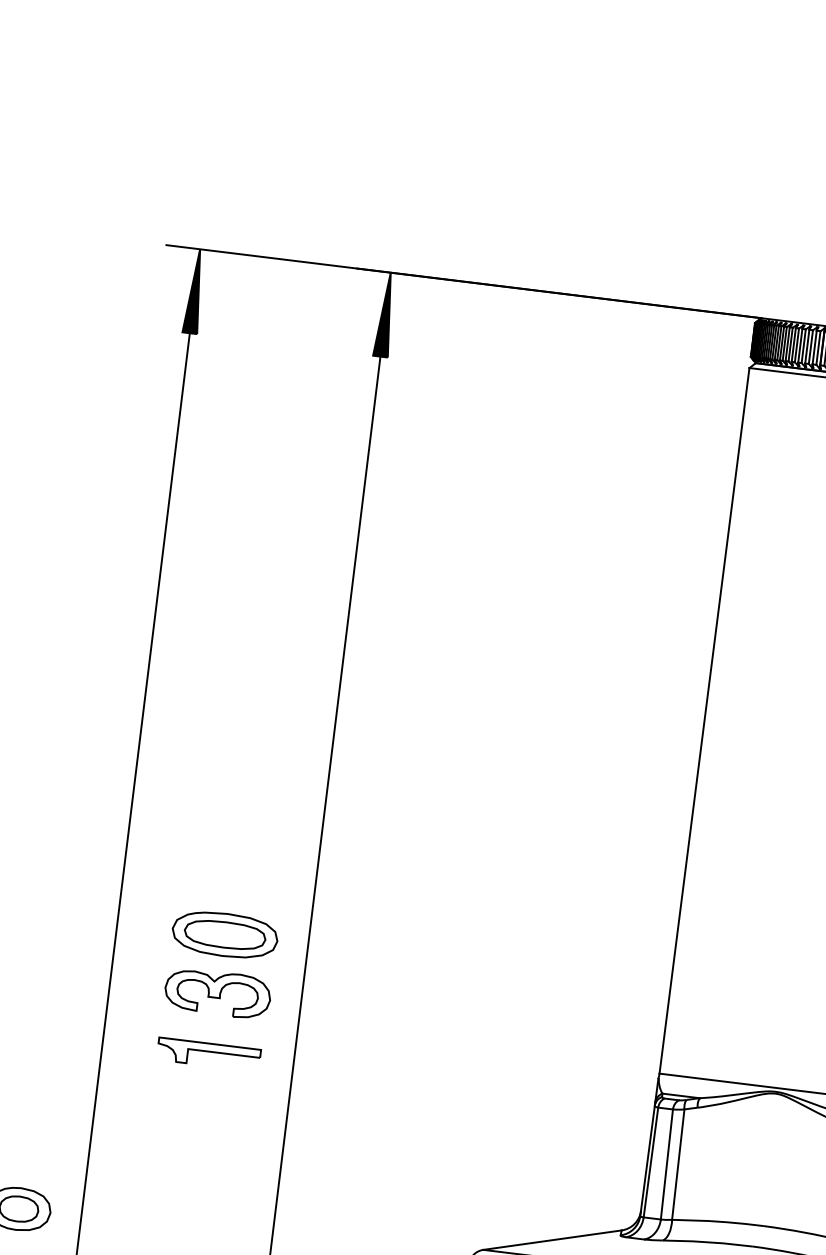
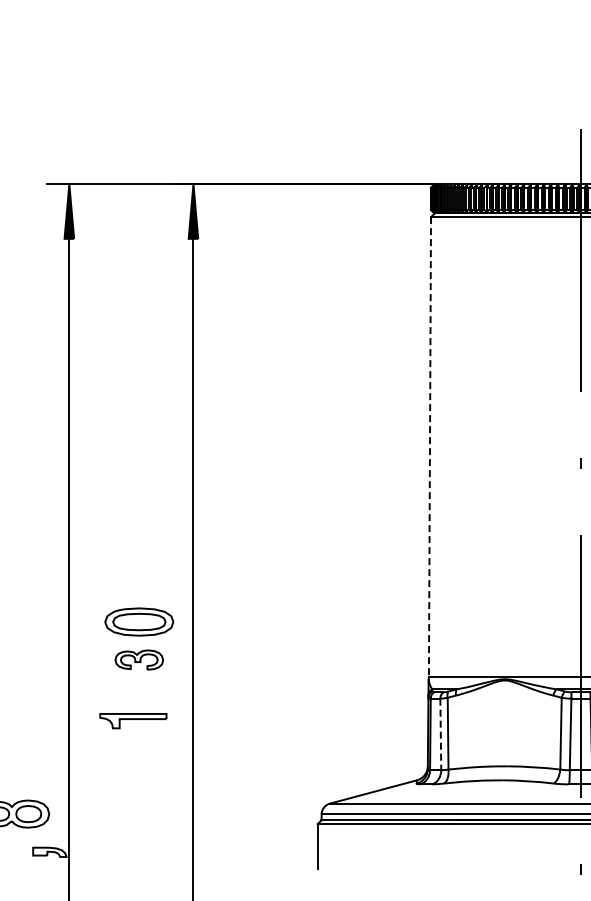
line: (703, 720) -> (429, 446), solid -> dashed
part: (218, 992) -> (139, 659), size x0.7
part: (208, 1055) -> (133, 721), moved
line: (666, 1164) -> (440, 734), solid -> dashed

